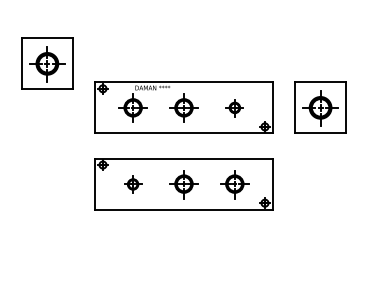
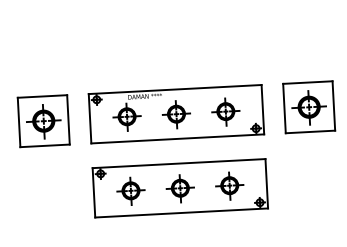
part: (47, 63) -> (43, 120), moved
part: (234, 107) -> (225, 111), size x1.67
part: (132, 184) -> (130, 191), size x1.67

